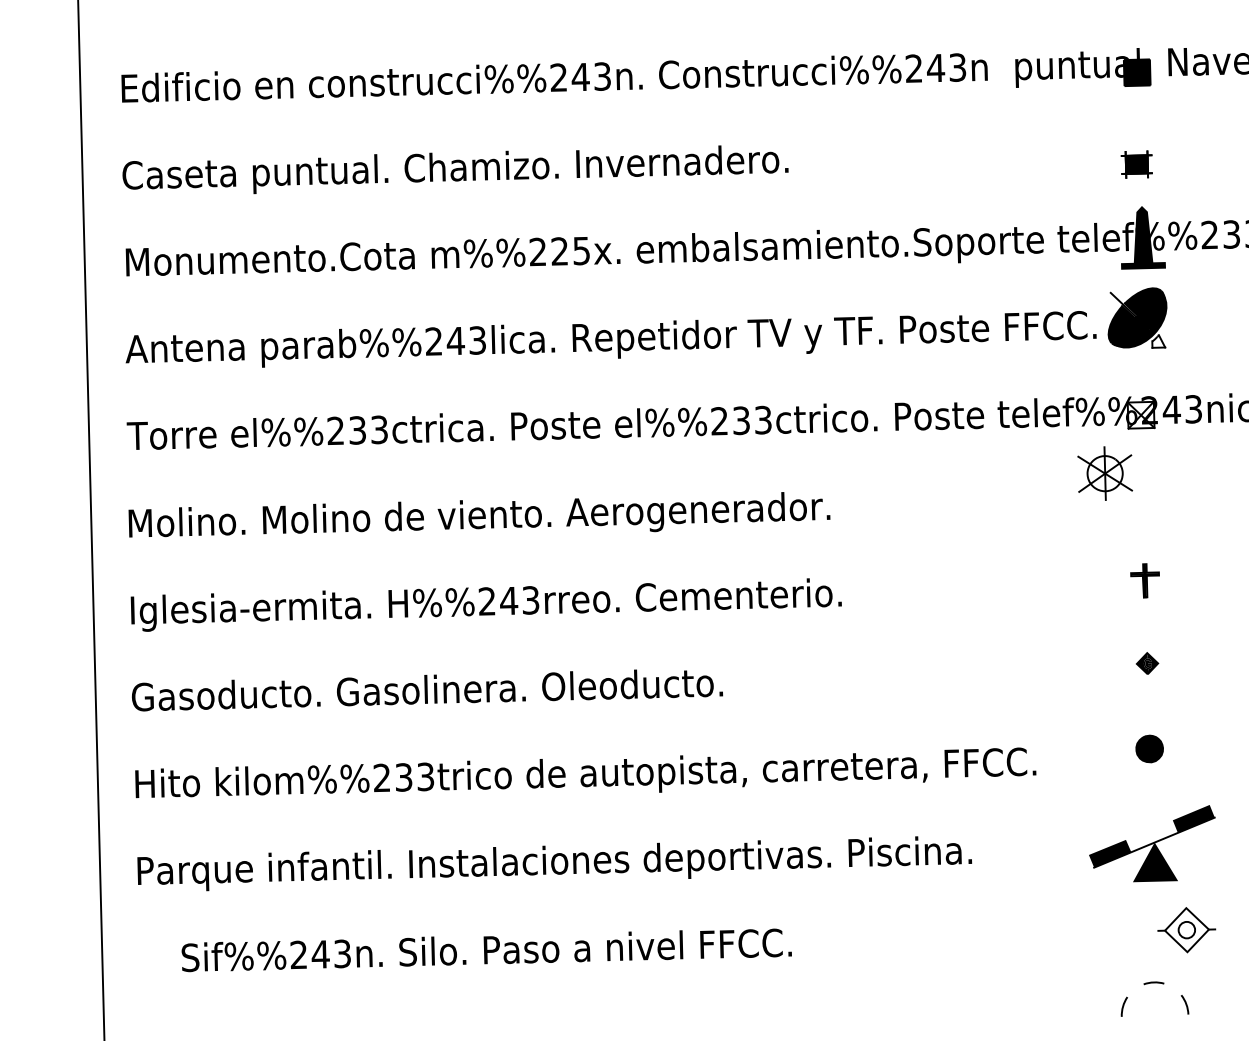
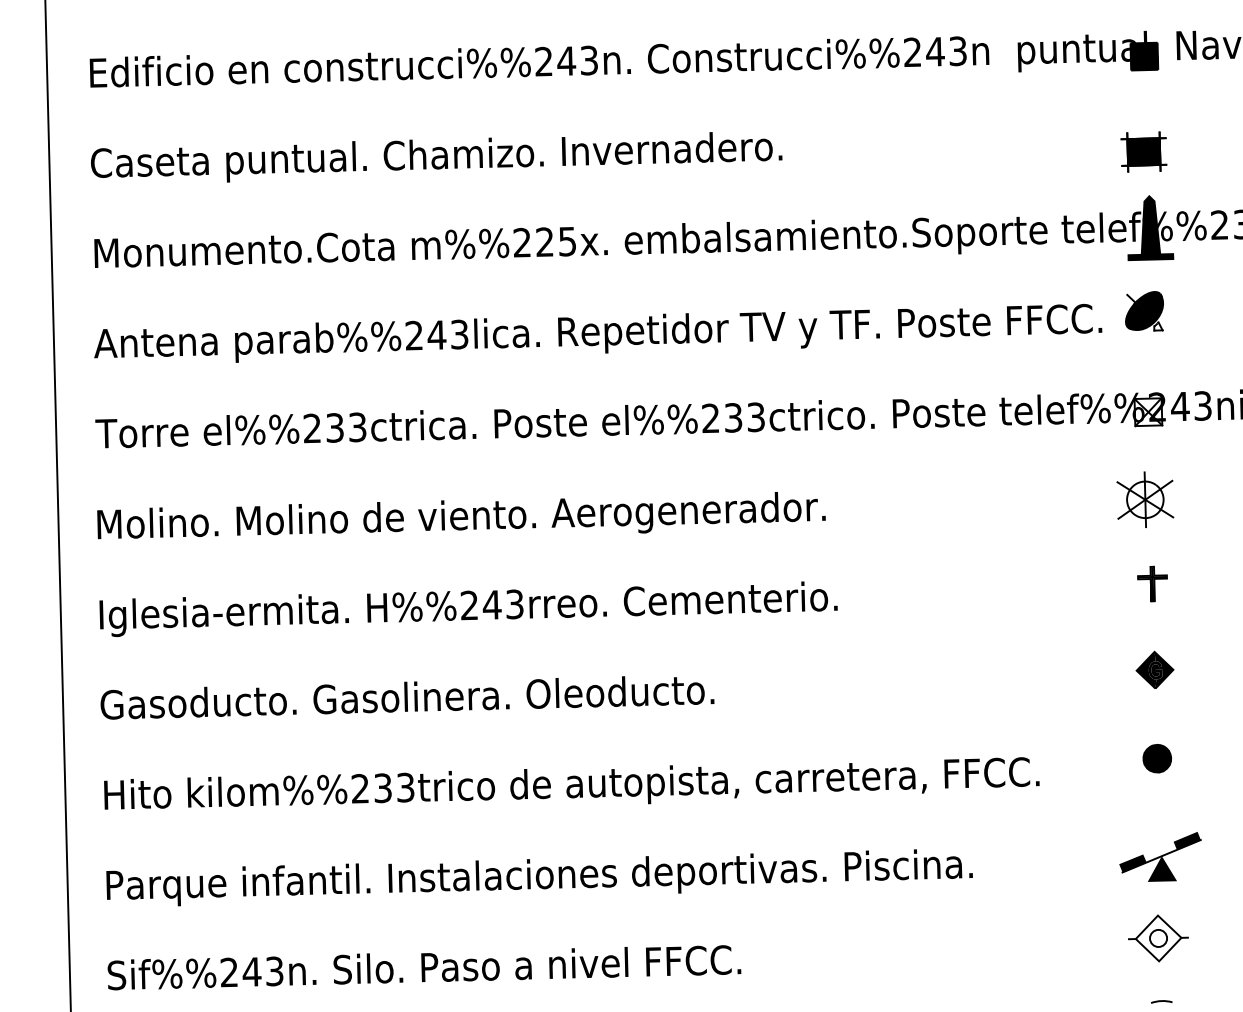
part: (1136, 164) -> (1143, 151), size x1.43
part: (1137, 317) -> (1144, 310), size x0.62
part: (1105, 473) -> (1145, 499), moved
part: (1147, 663) -> (1155, 669), size x1.67
part: (1152, 843) -> (1160, 856), size x0.62
part: (1186, 930) -> (1158, 938), moved
text: (486, 950) -> (424, 967), moved

